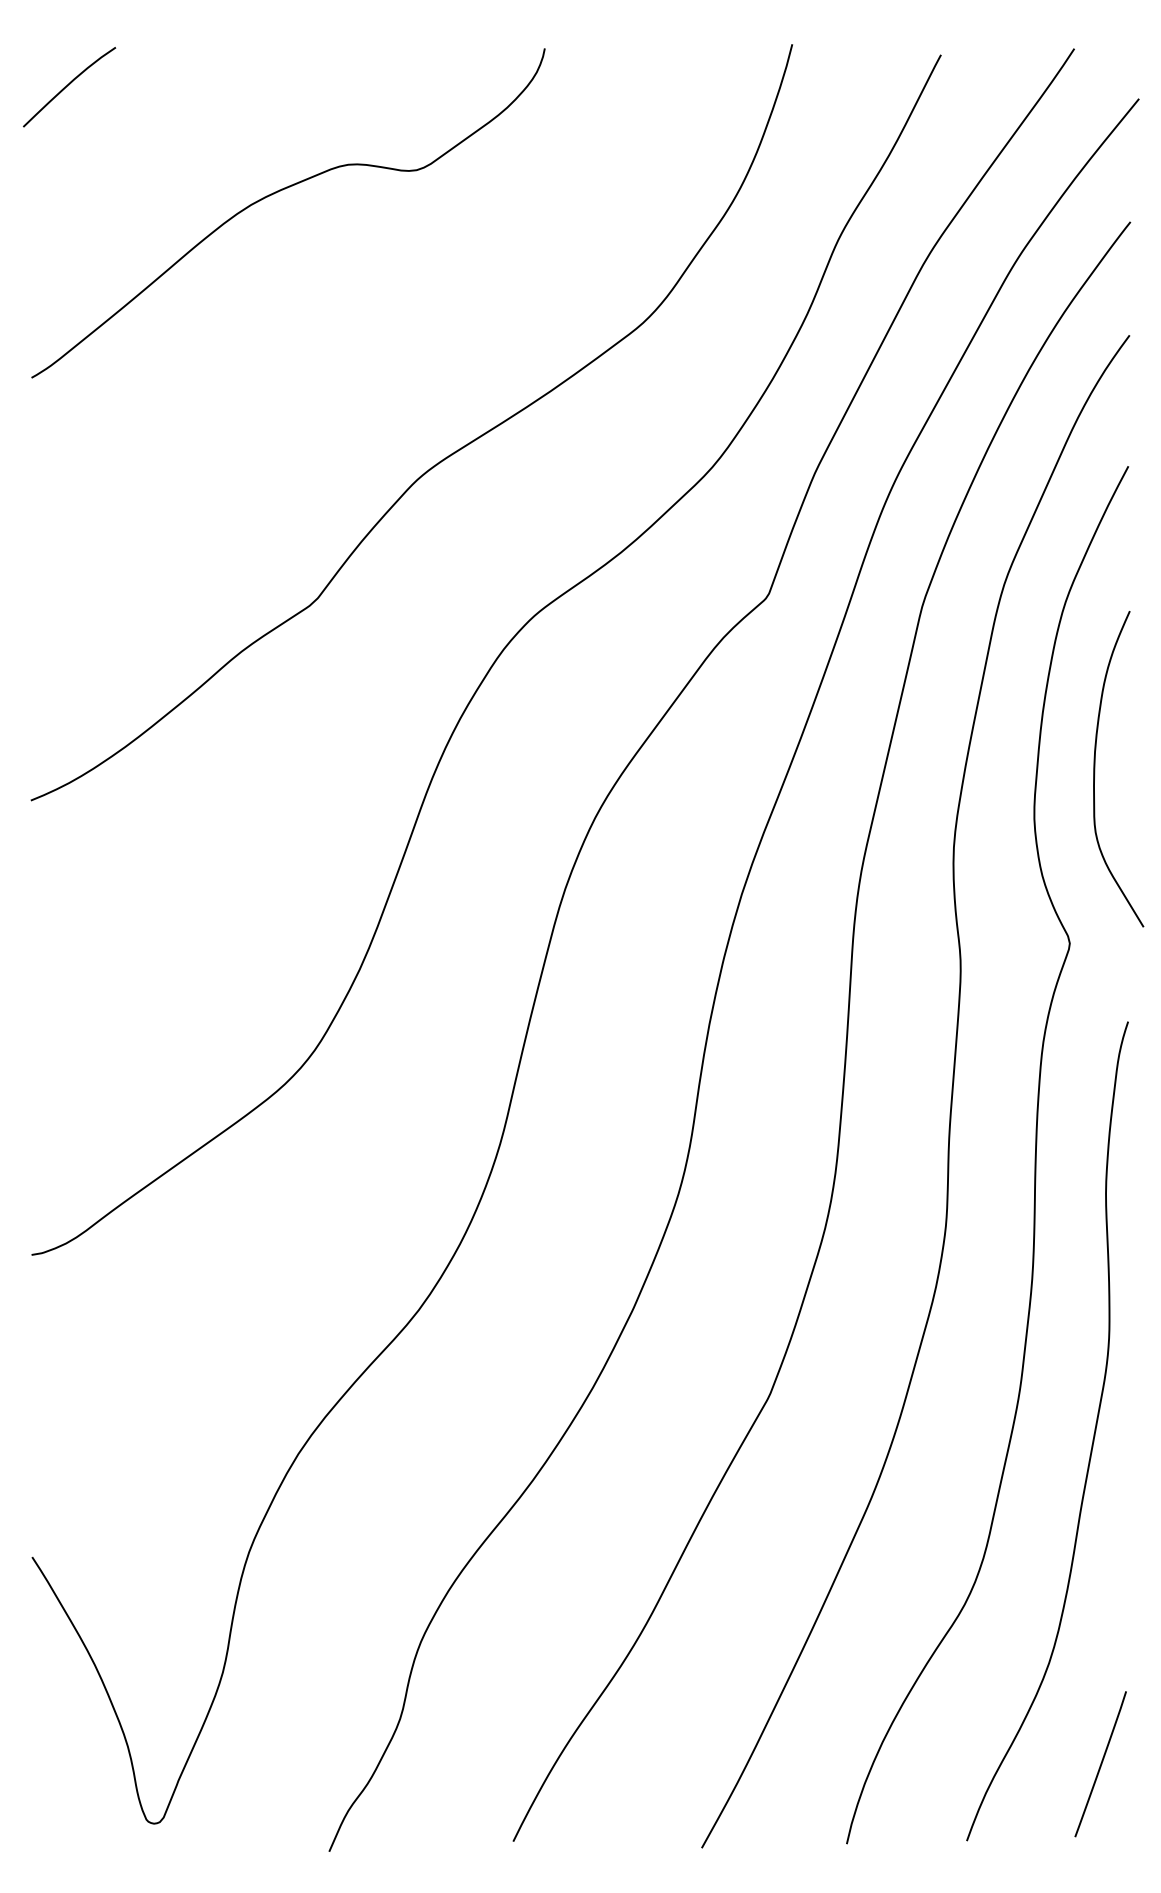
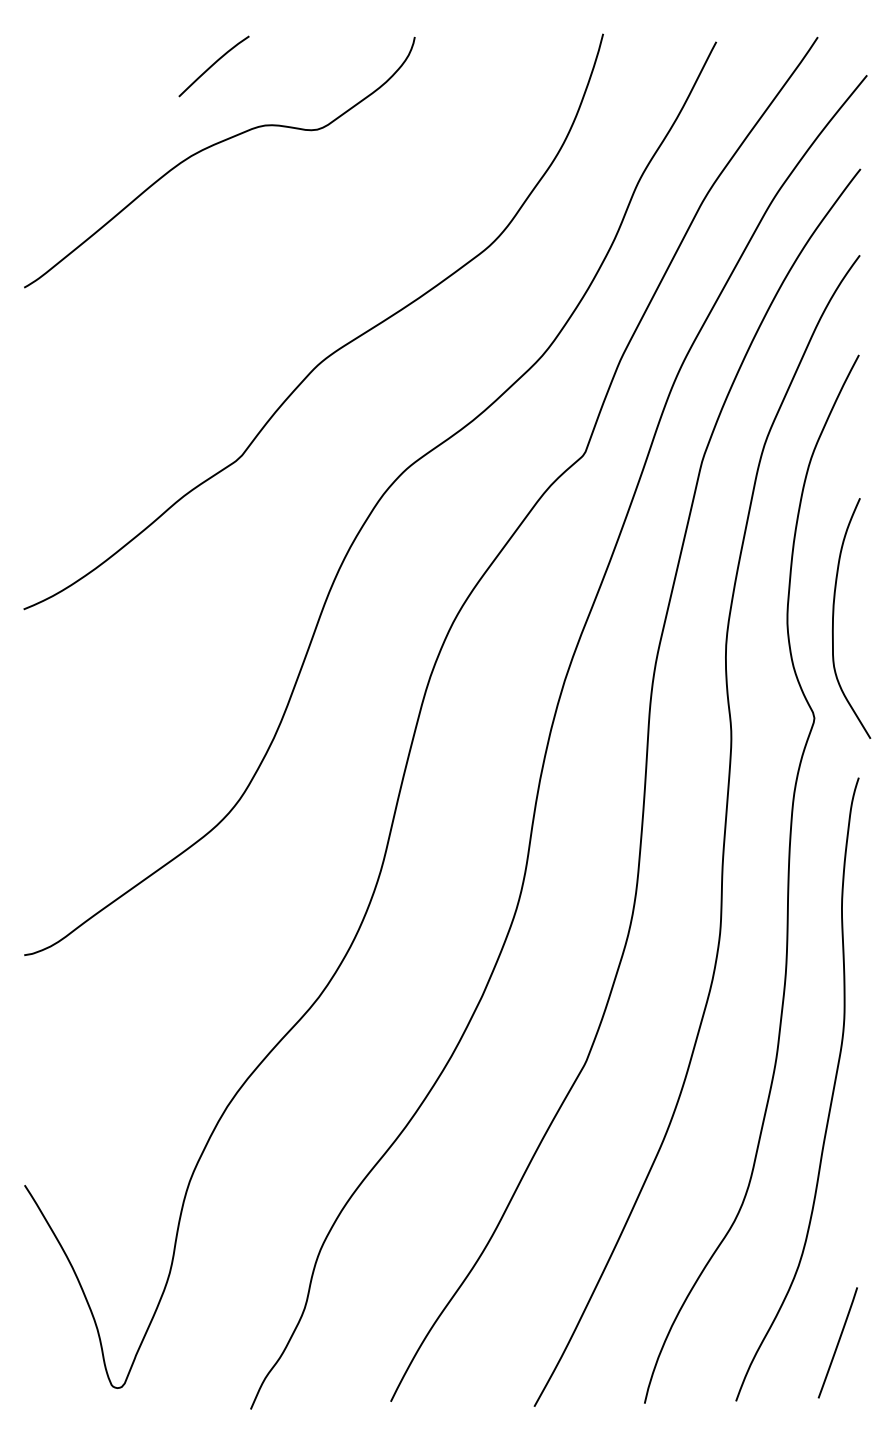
curve: (68, 85) -> (213, 65), moved
curve: (1096, 763) -> (834, 614), moved

